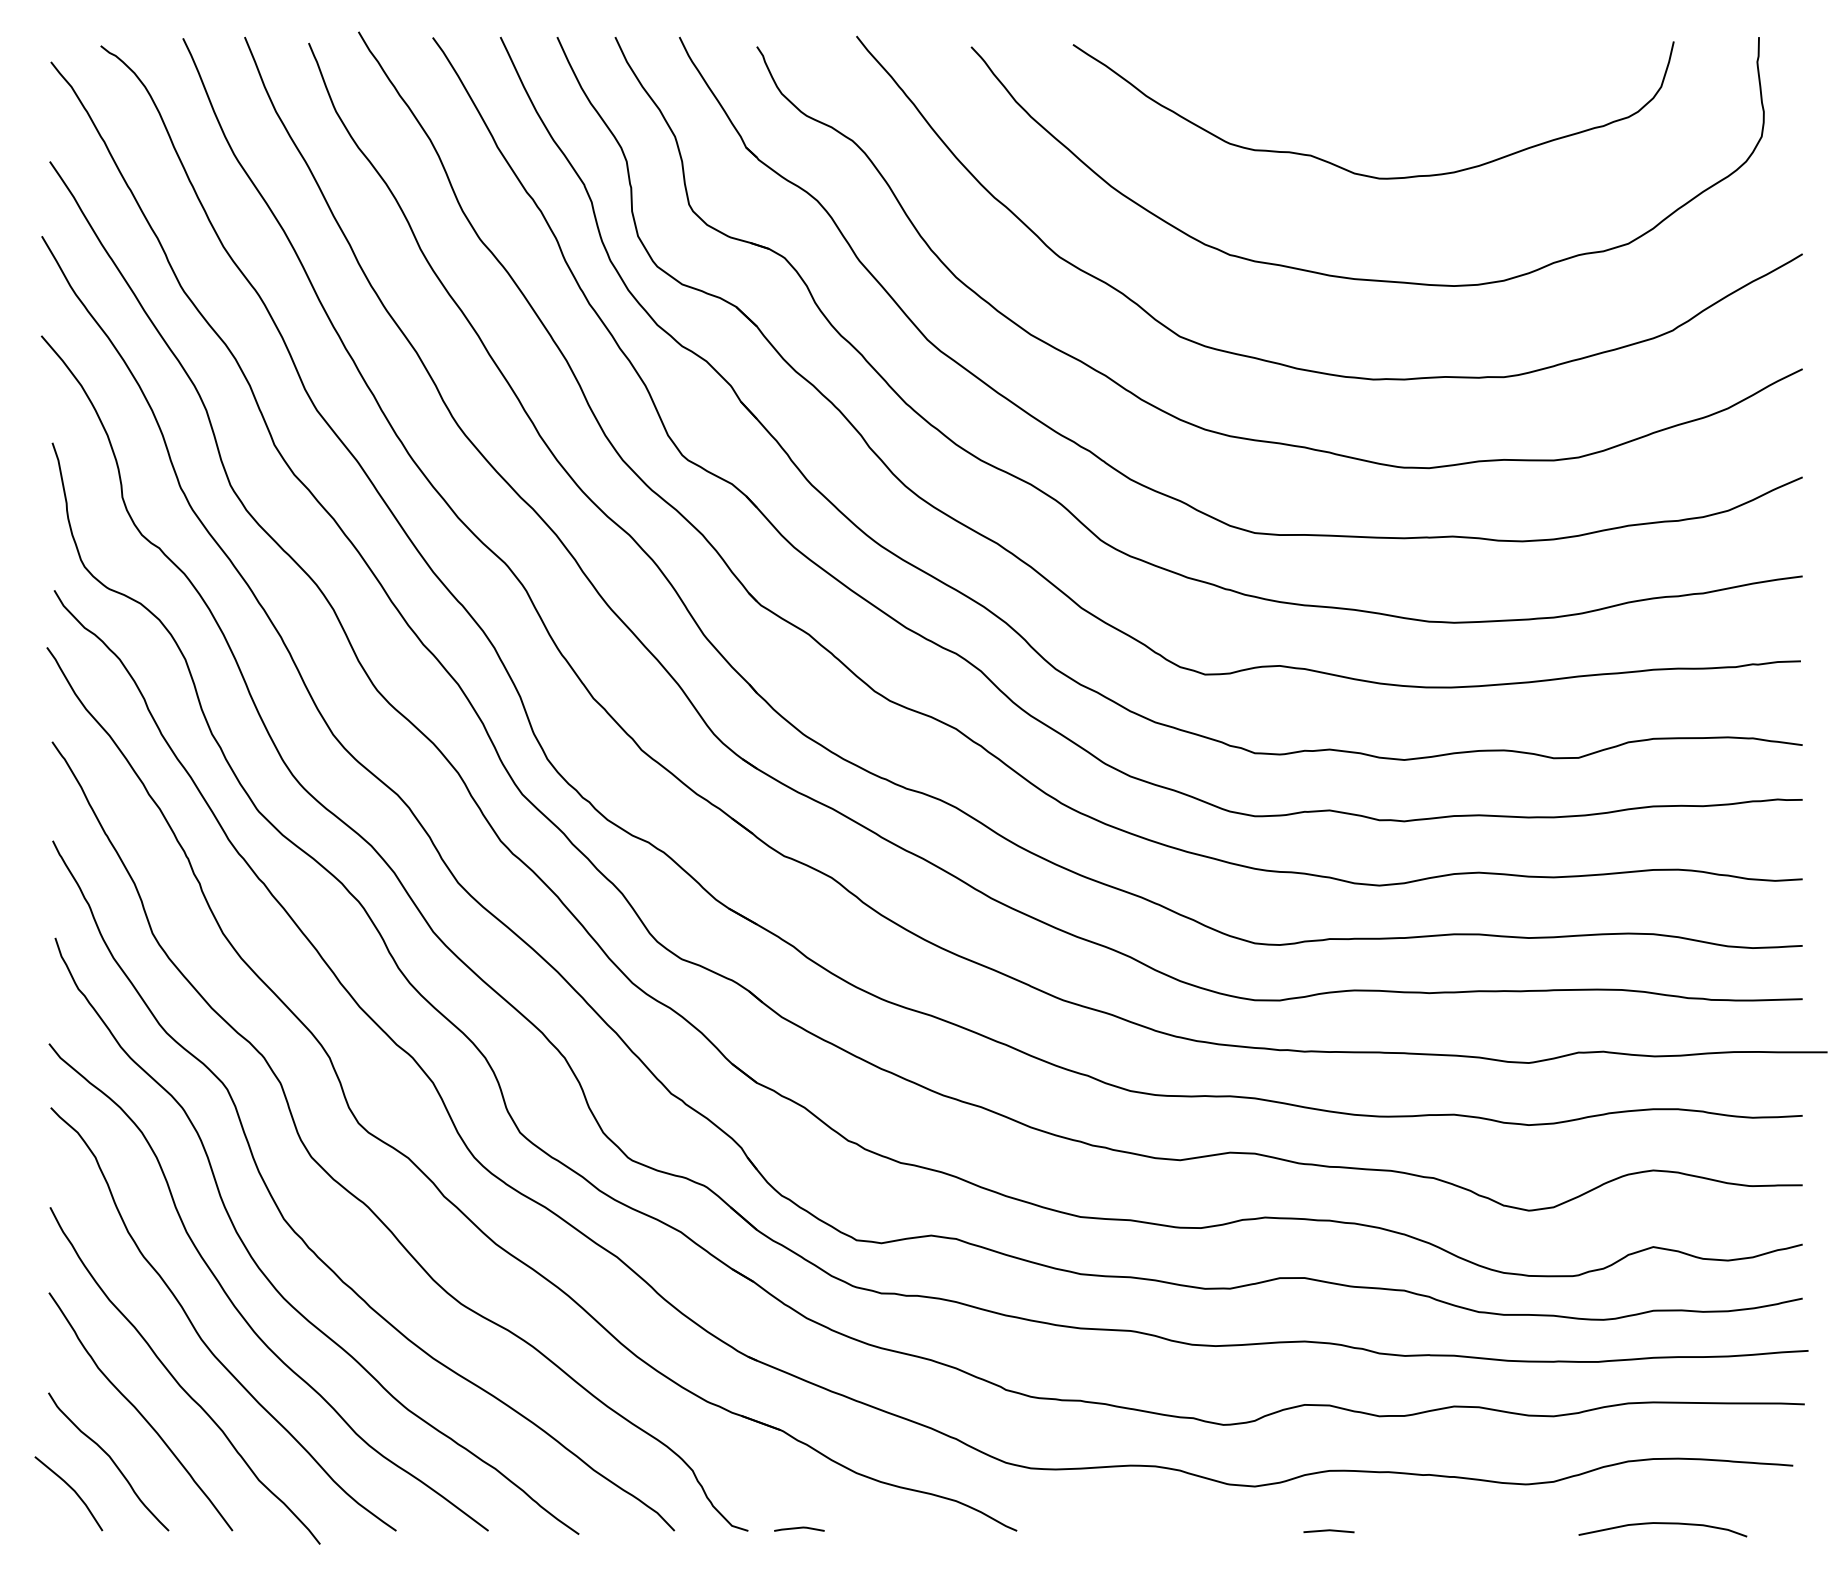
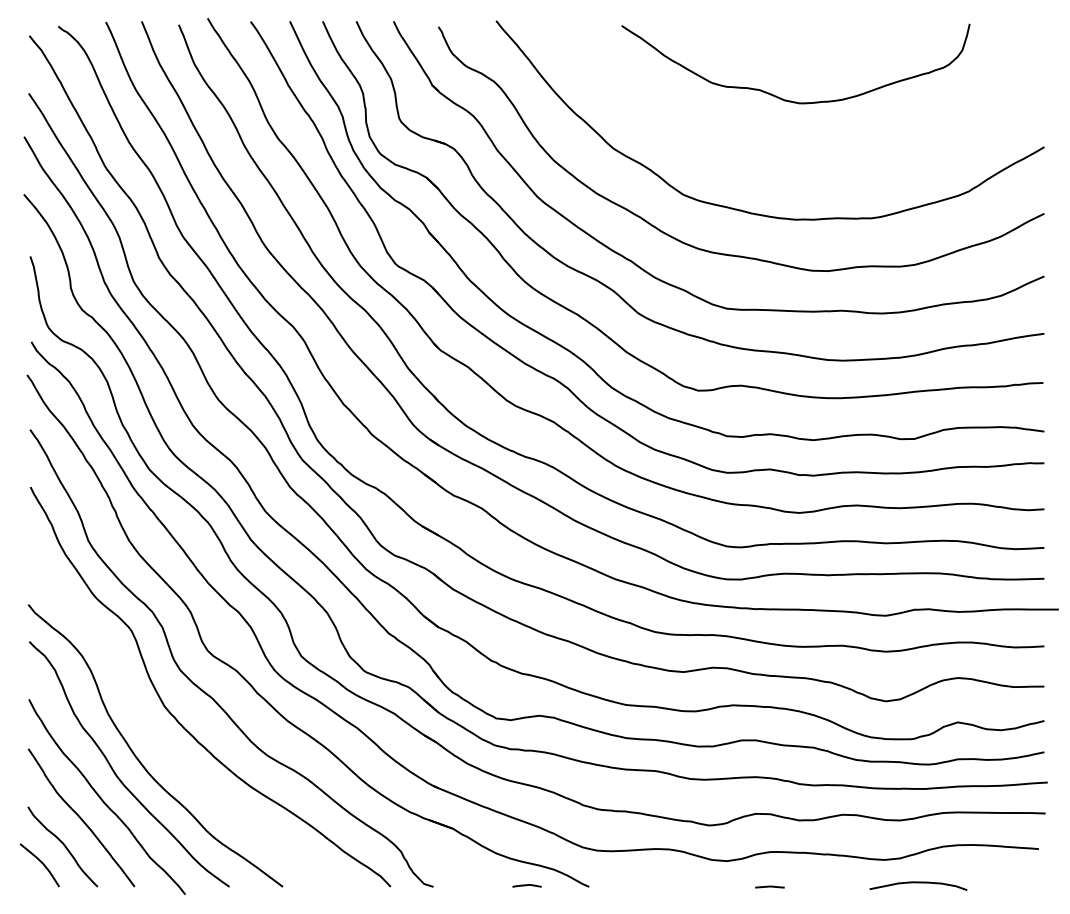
curve: (1361, 277) -> (788, 160), removed
curve: (268, 1276) -> (155, 739), removed
curve: (1663, 1525) -> (918, 883), moved
line: (798, 1528) -> (526, 885), moved

